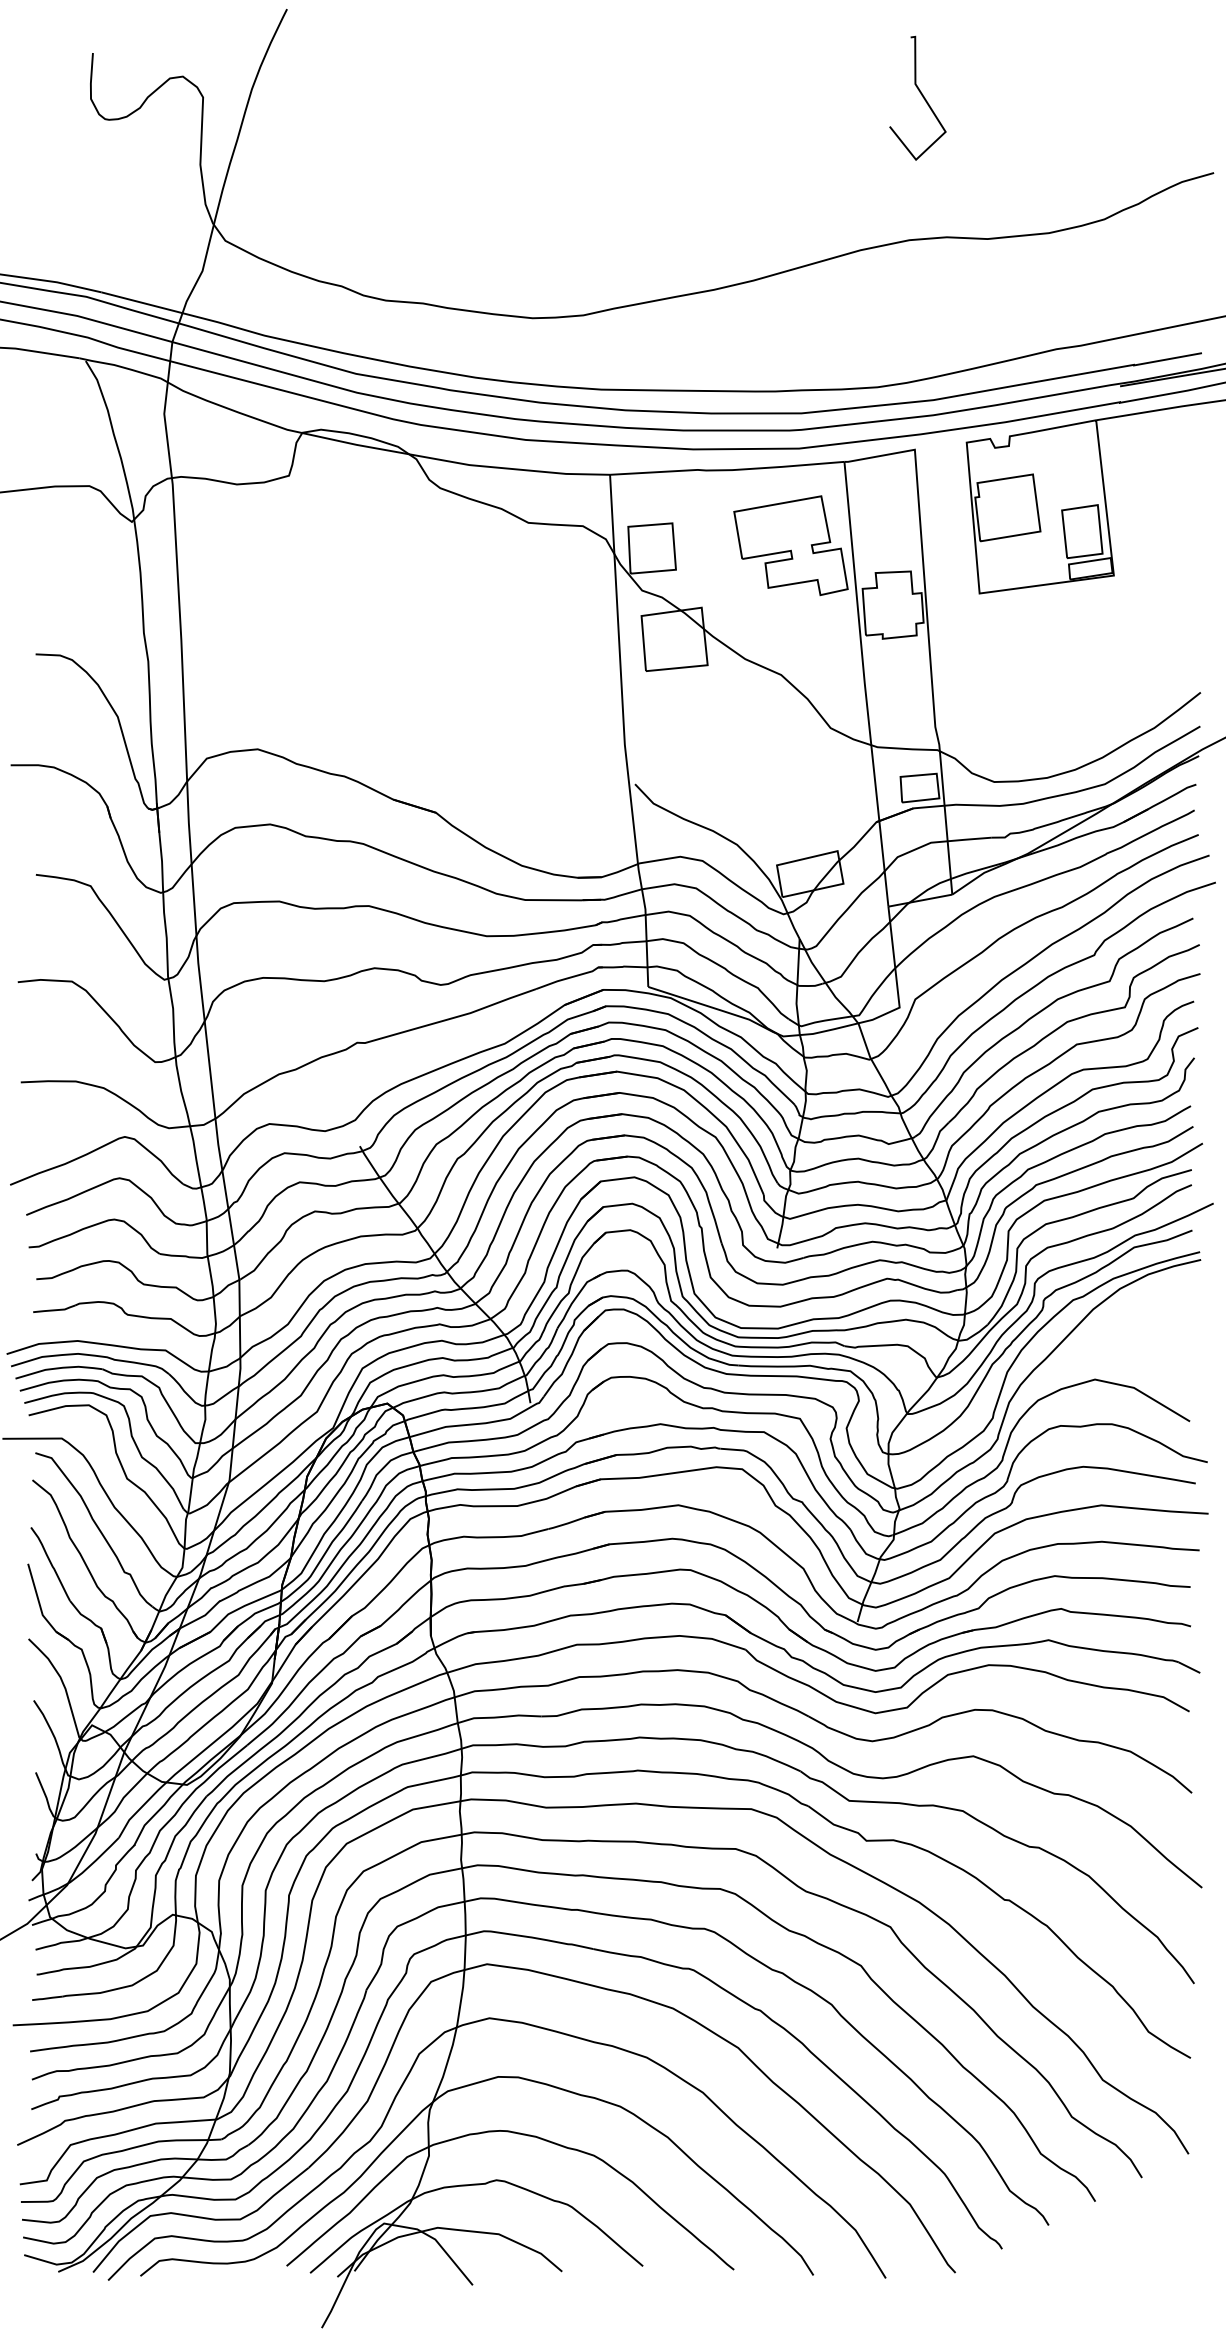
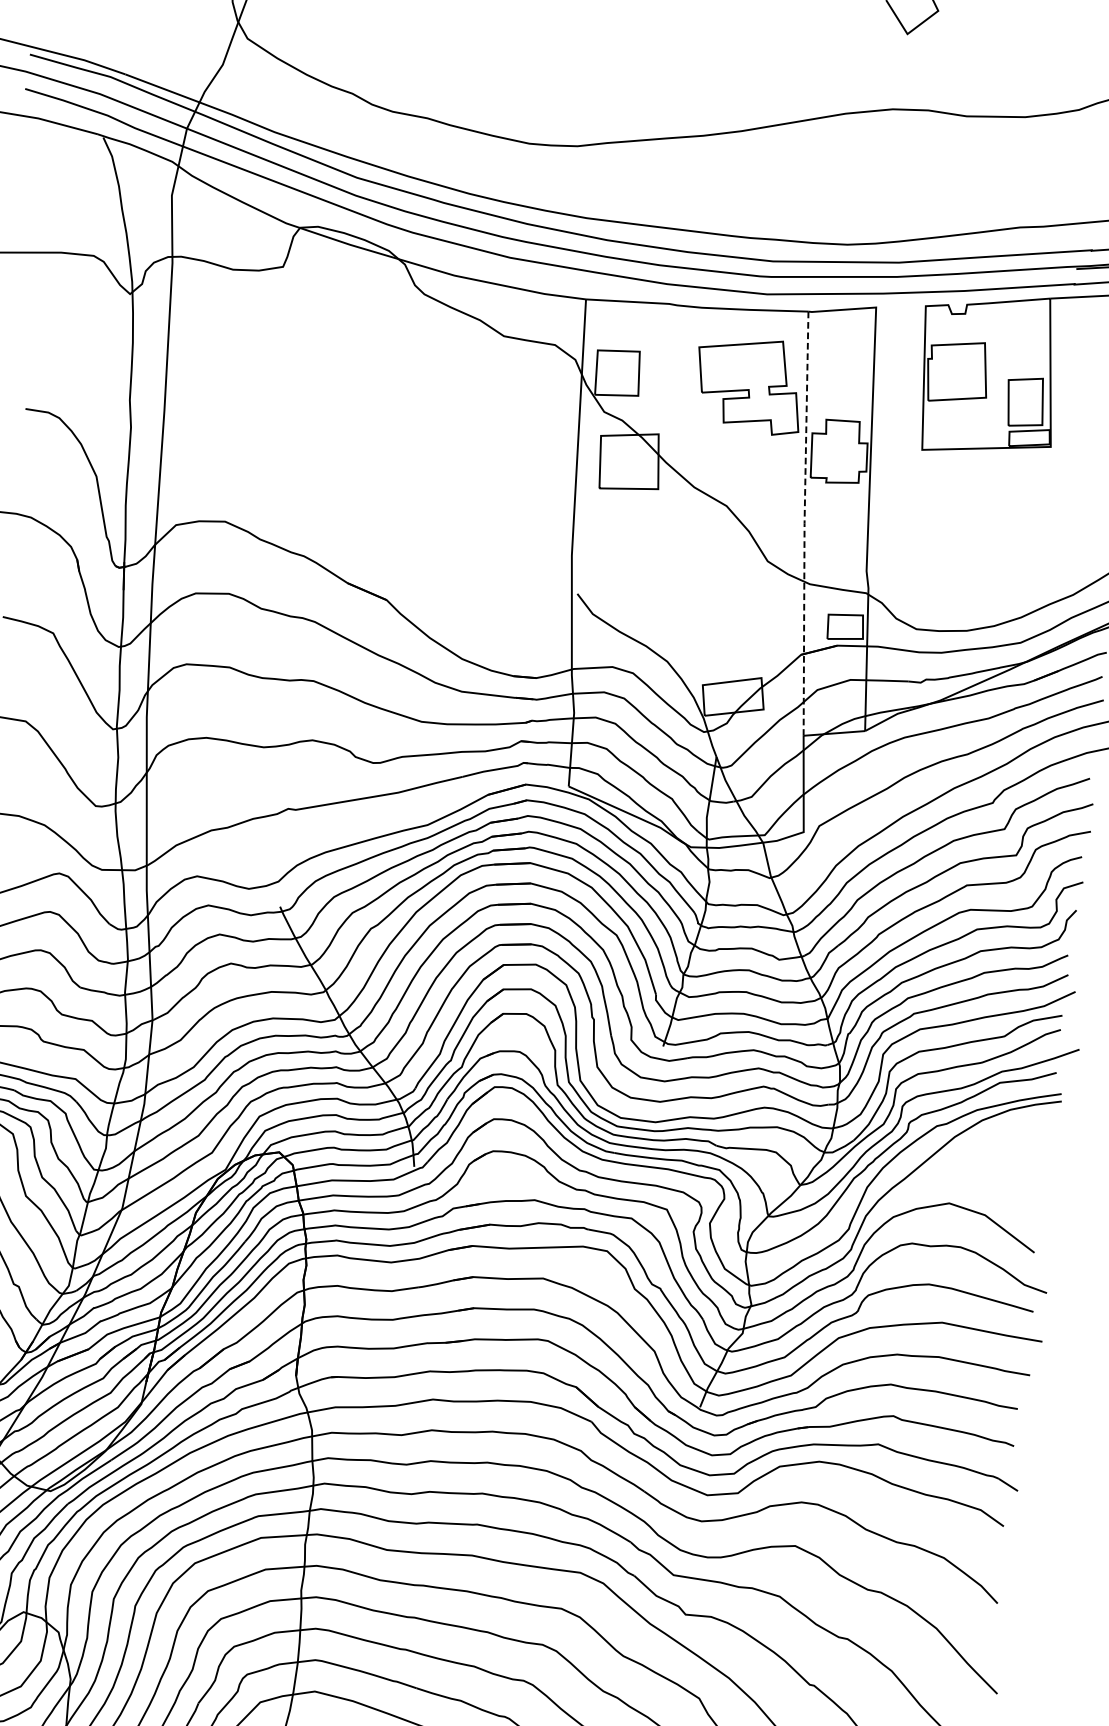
line: (864, 684) -> (804, 523), solid -> dashed

